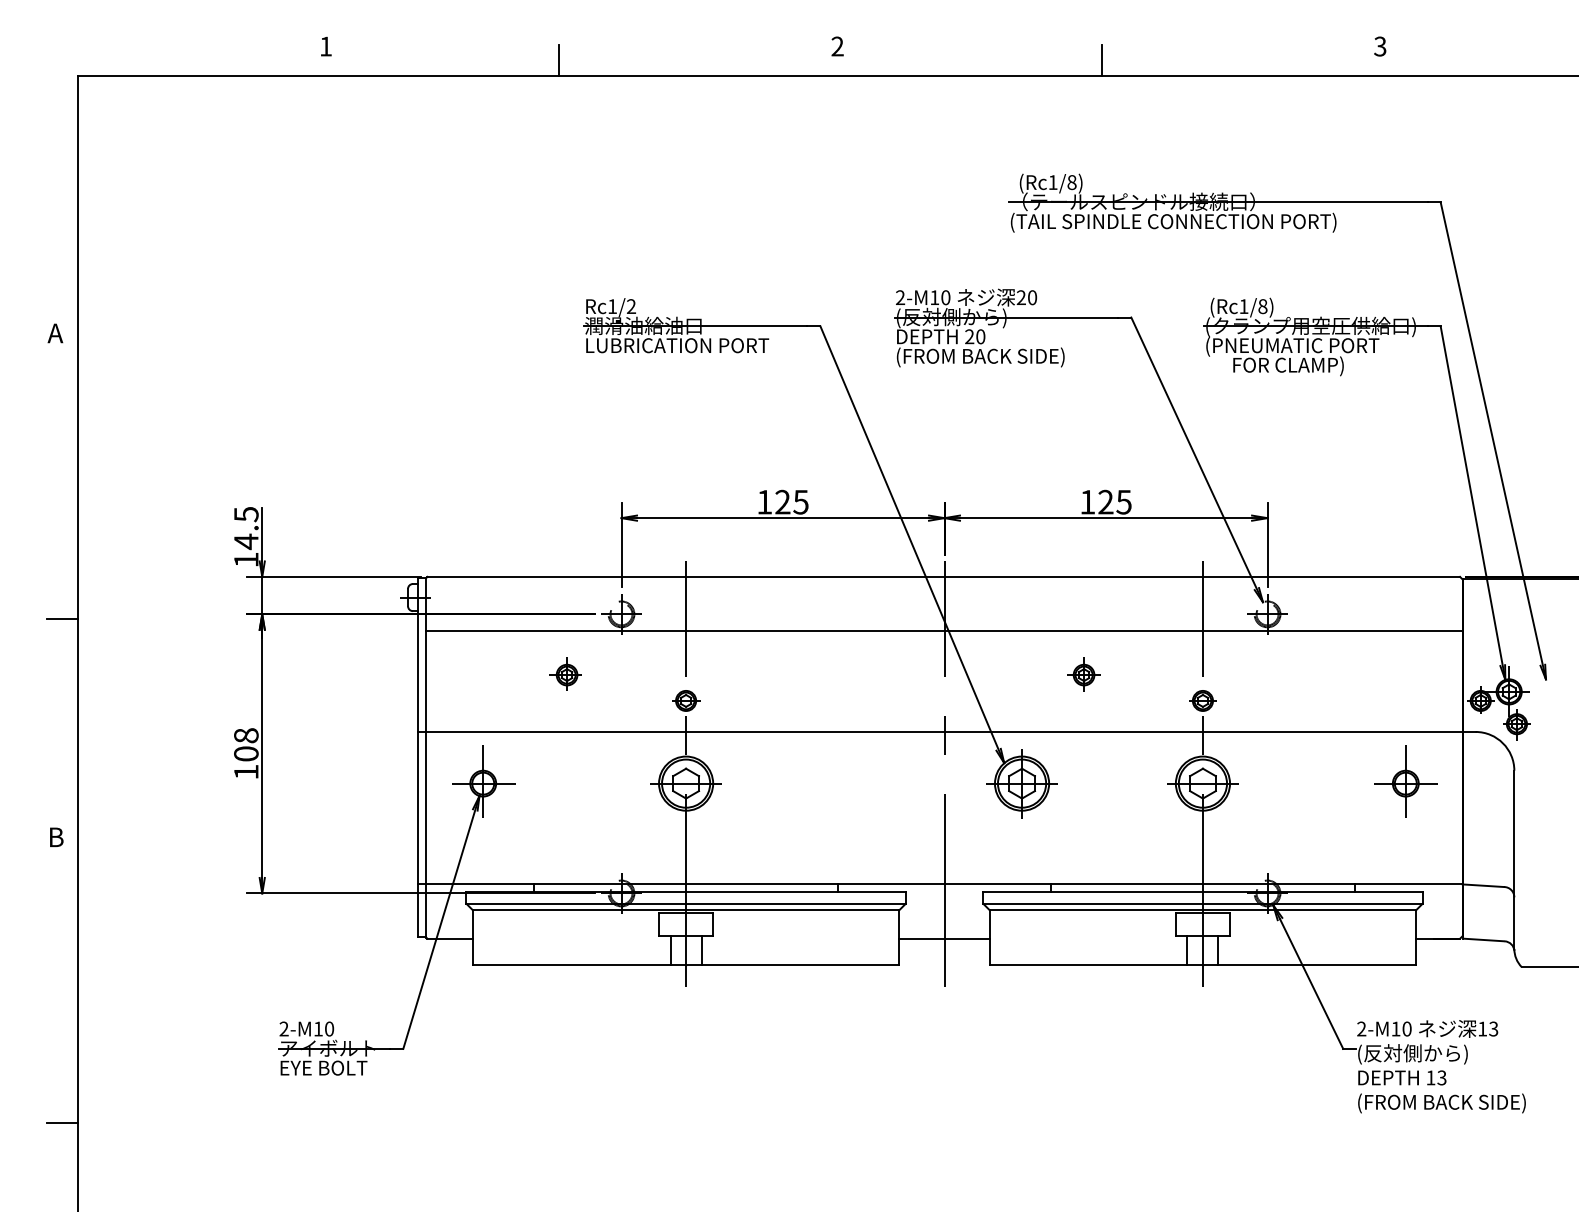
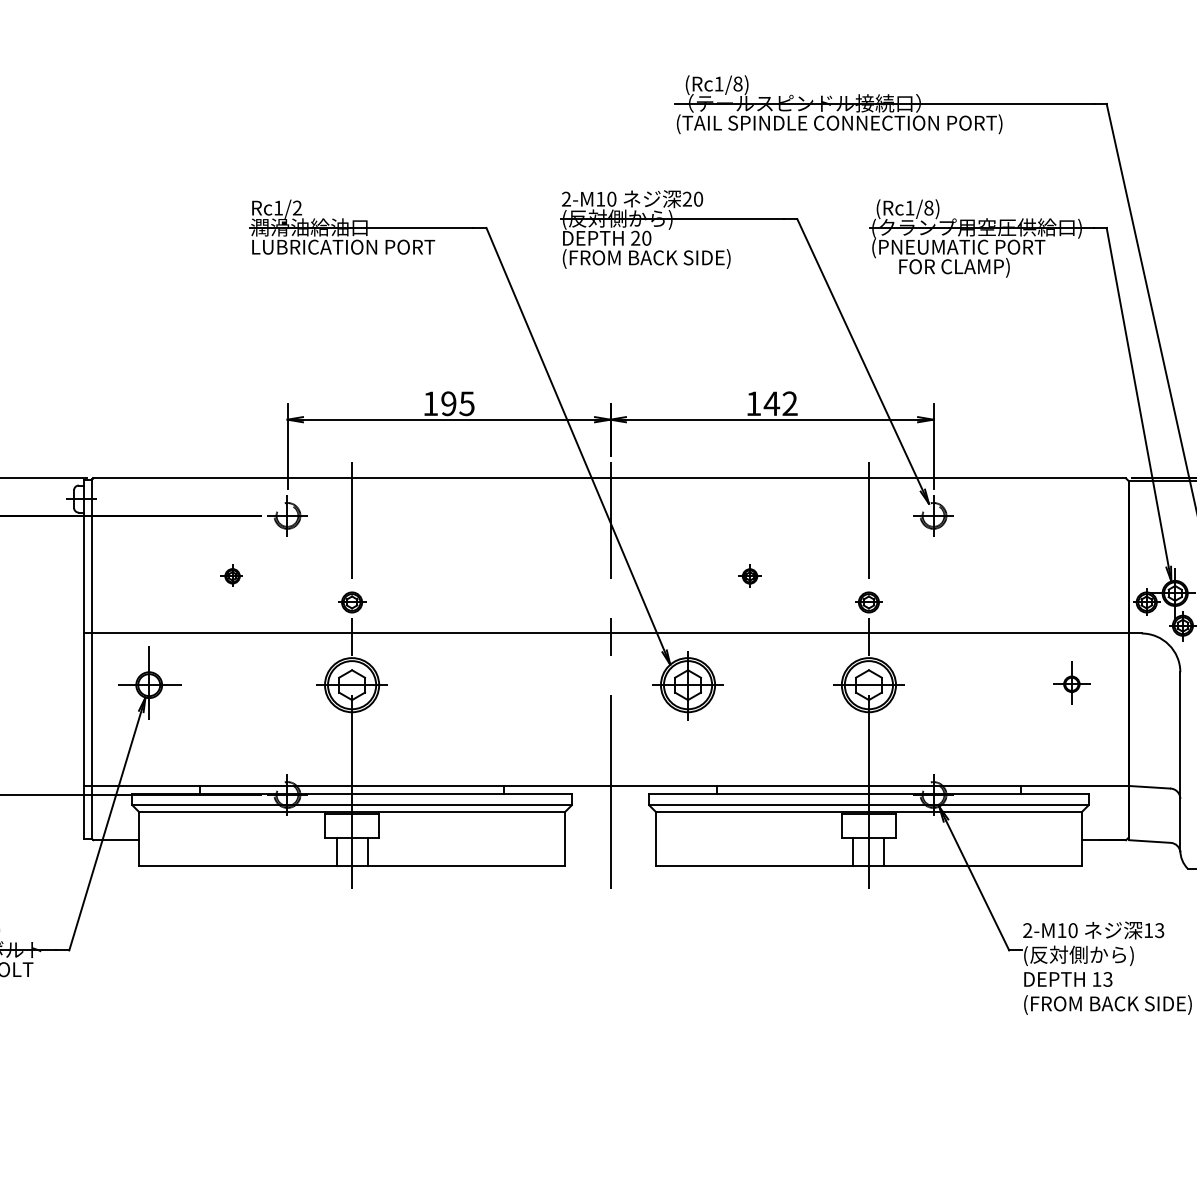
text: (1114, 501) -> (780, 403), 125 -> 142
text: (782, 502) -> (448, 404), 125 -> 195
line: (944, 631) -> (610, 533), removed
part: (565, 673) -> (231, 575), size x0.7
part: (1083, 674) -> (749, 576), size x0.7
part: (1405, 781) -> (1071, 683), size x0.6
line: (944, 938) -> (610, 840), removed

